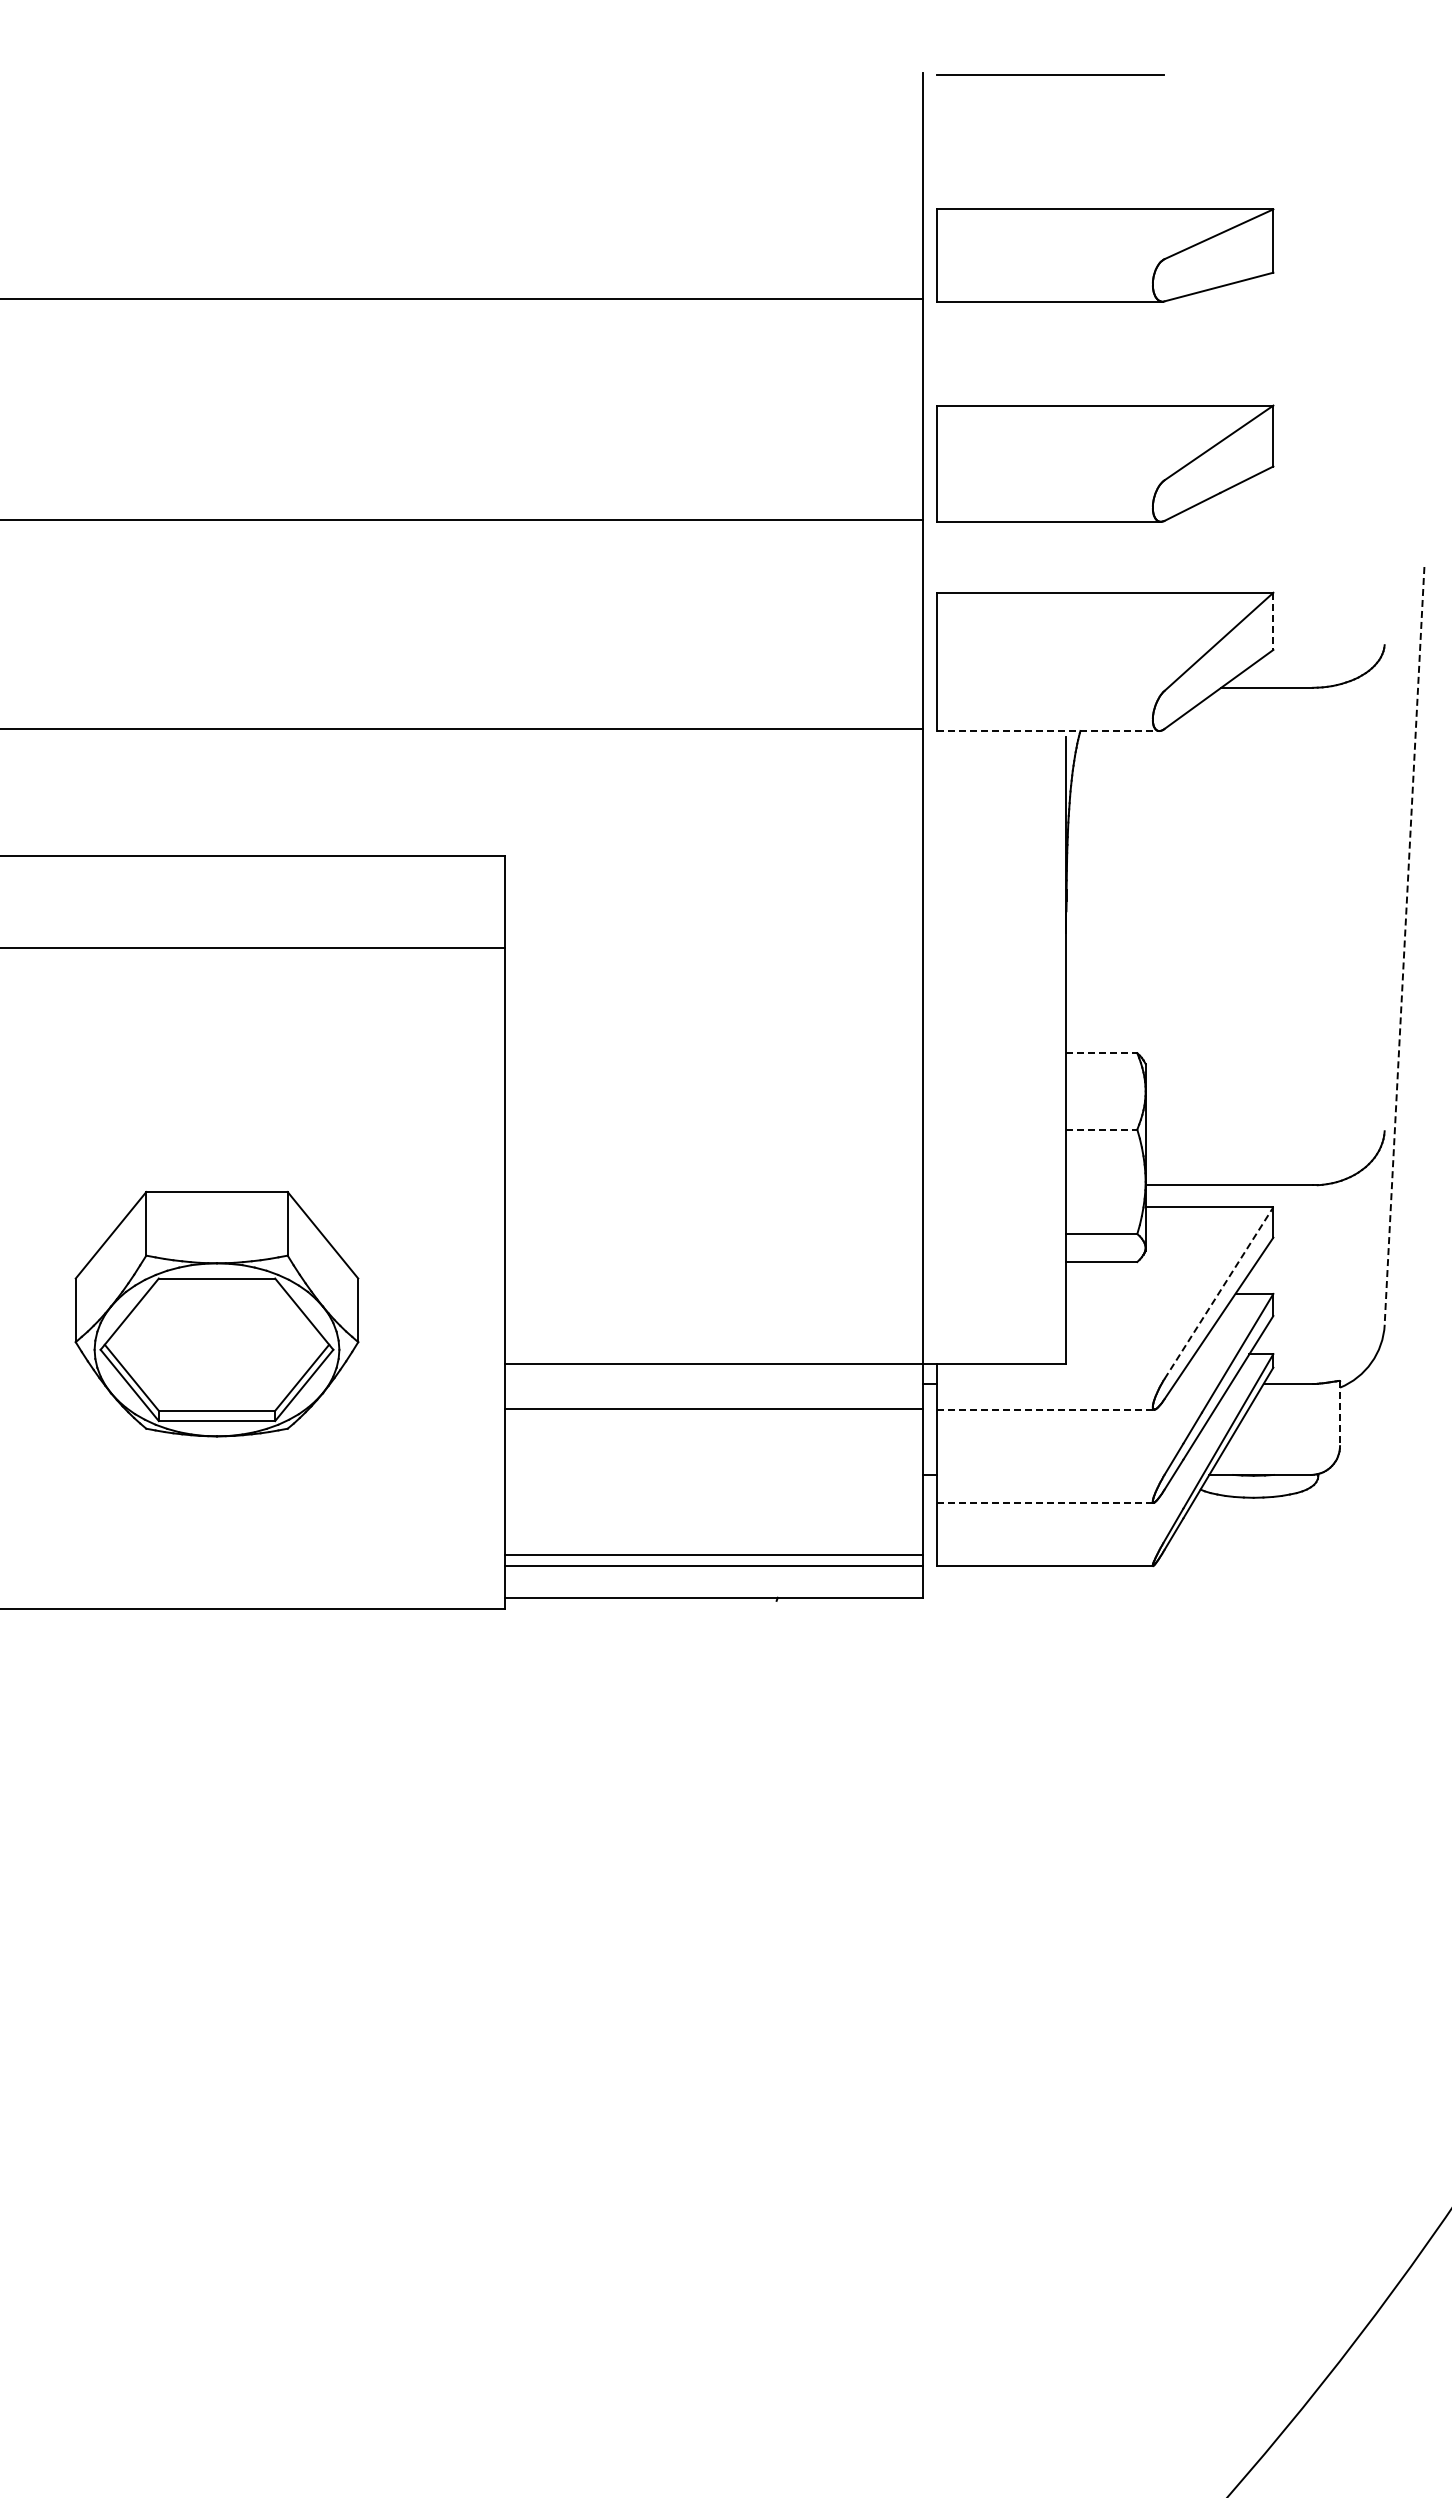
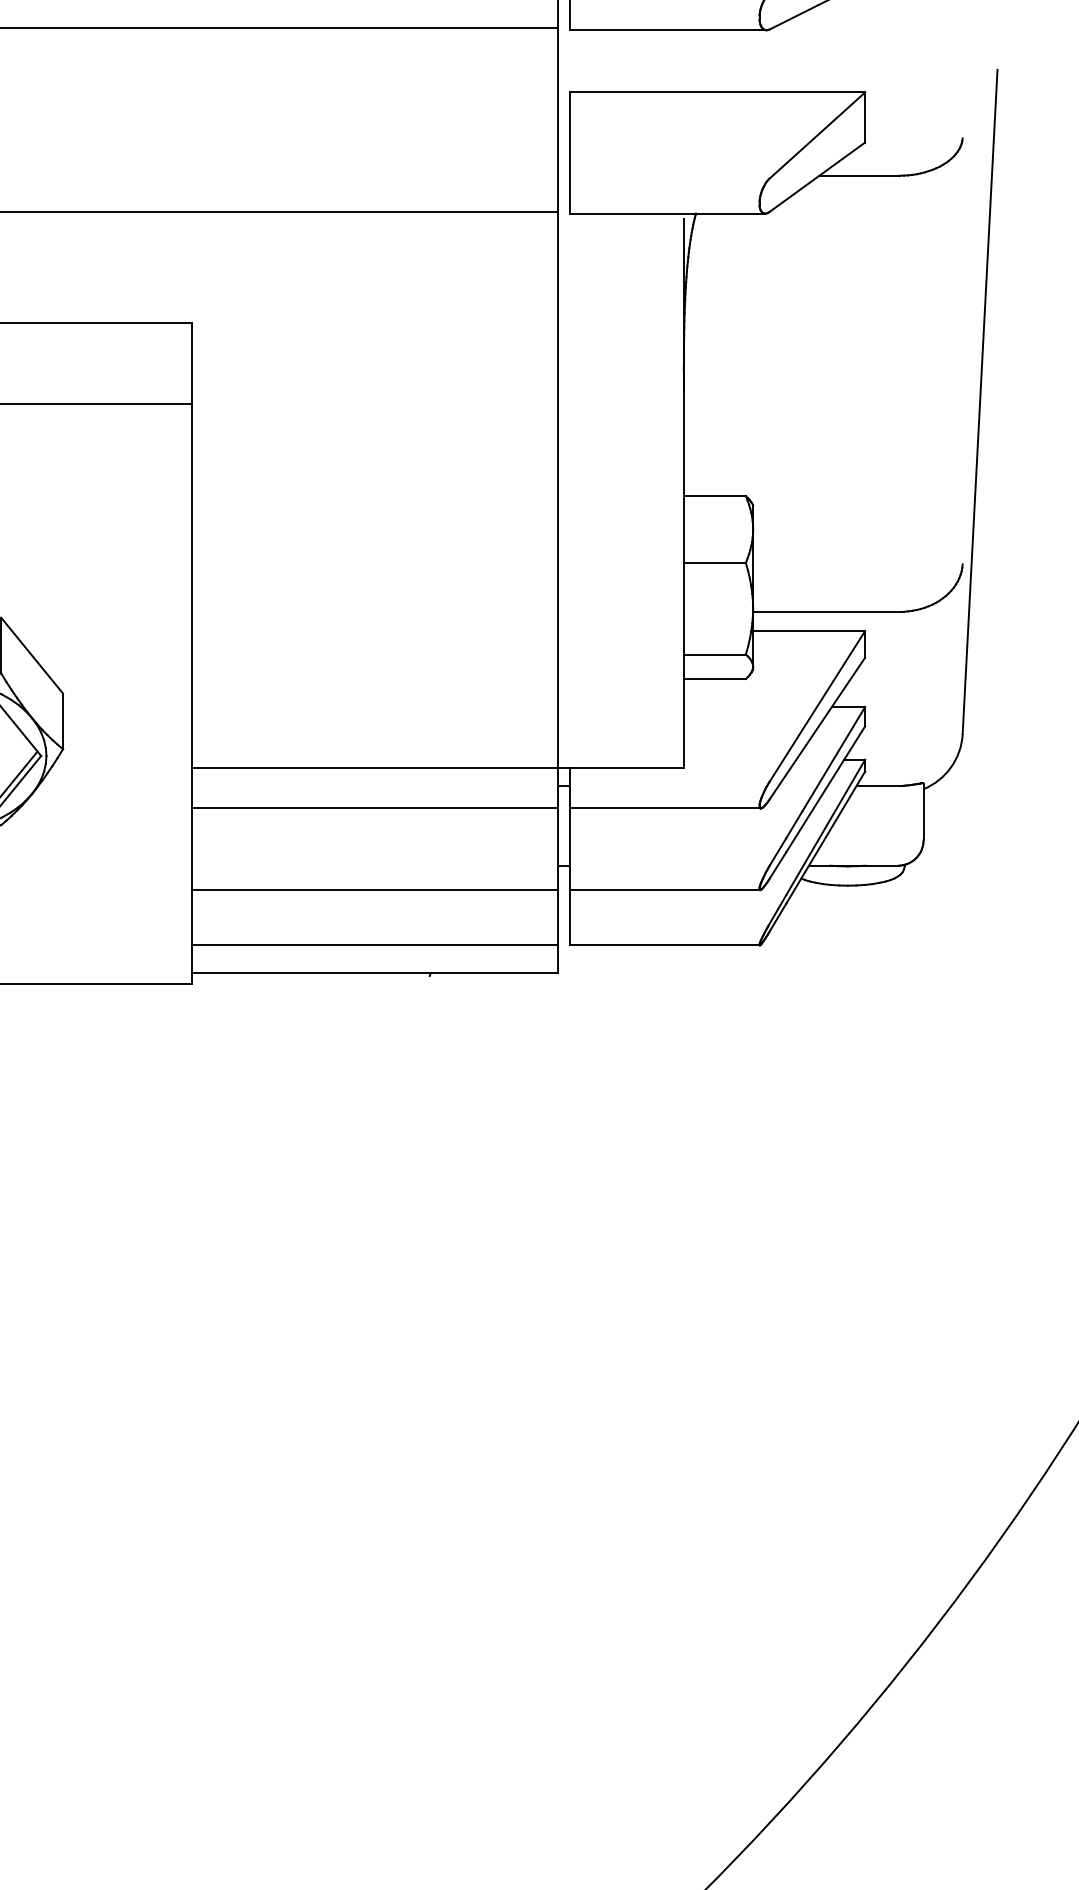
line: (1273, 621) -> (865, 117), dashed -> solid
line: (1048, 731) -> (668, 214), dashed -> solid
line: (1404, 946) -> (980, 402), dashed -> solid
line: (1102, 1053) -> (715, 496), dashed -> solid
line: (1102, 1129) -> (715, 562), dashed -> solid
line: (1218, 1293) -> (817, 706), dashed -> solid
line: (1045, 1409) -> (665, 808), dashed -> solid
line: (1340, 1414) -> (923, 812), dashed -> solid
line: (1045, 1502) -> (665, 889), dashed -> solid
line: (713, 1554) -> (374, 889), moved

